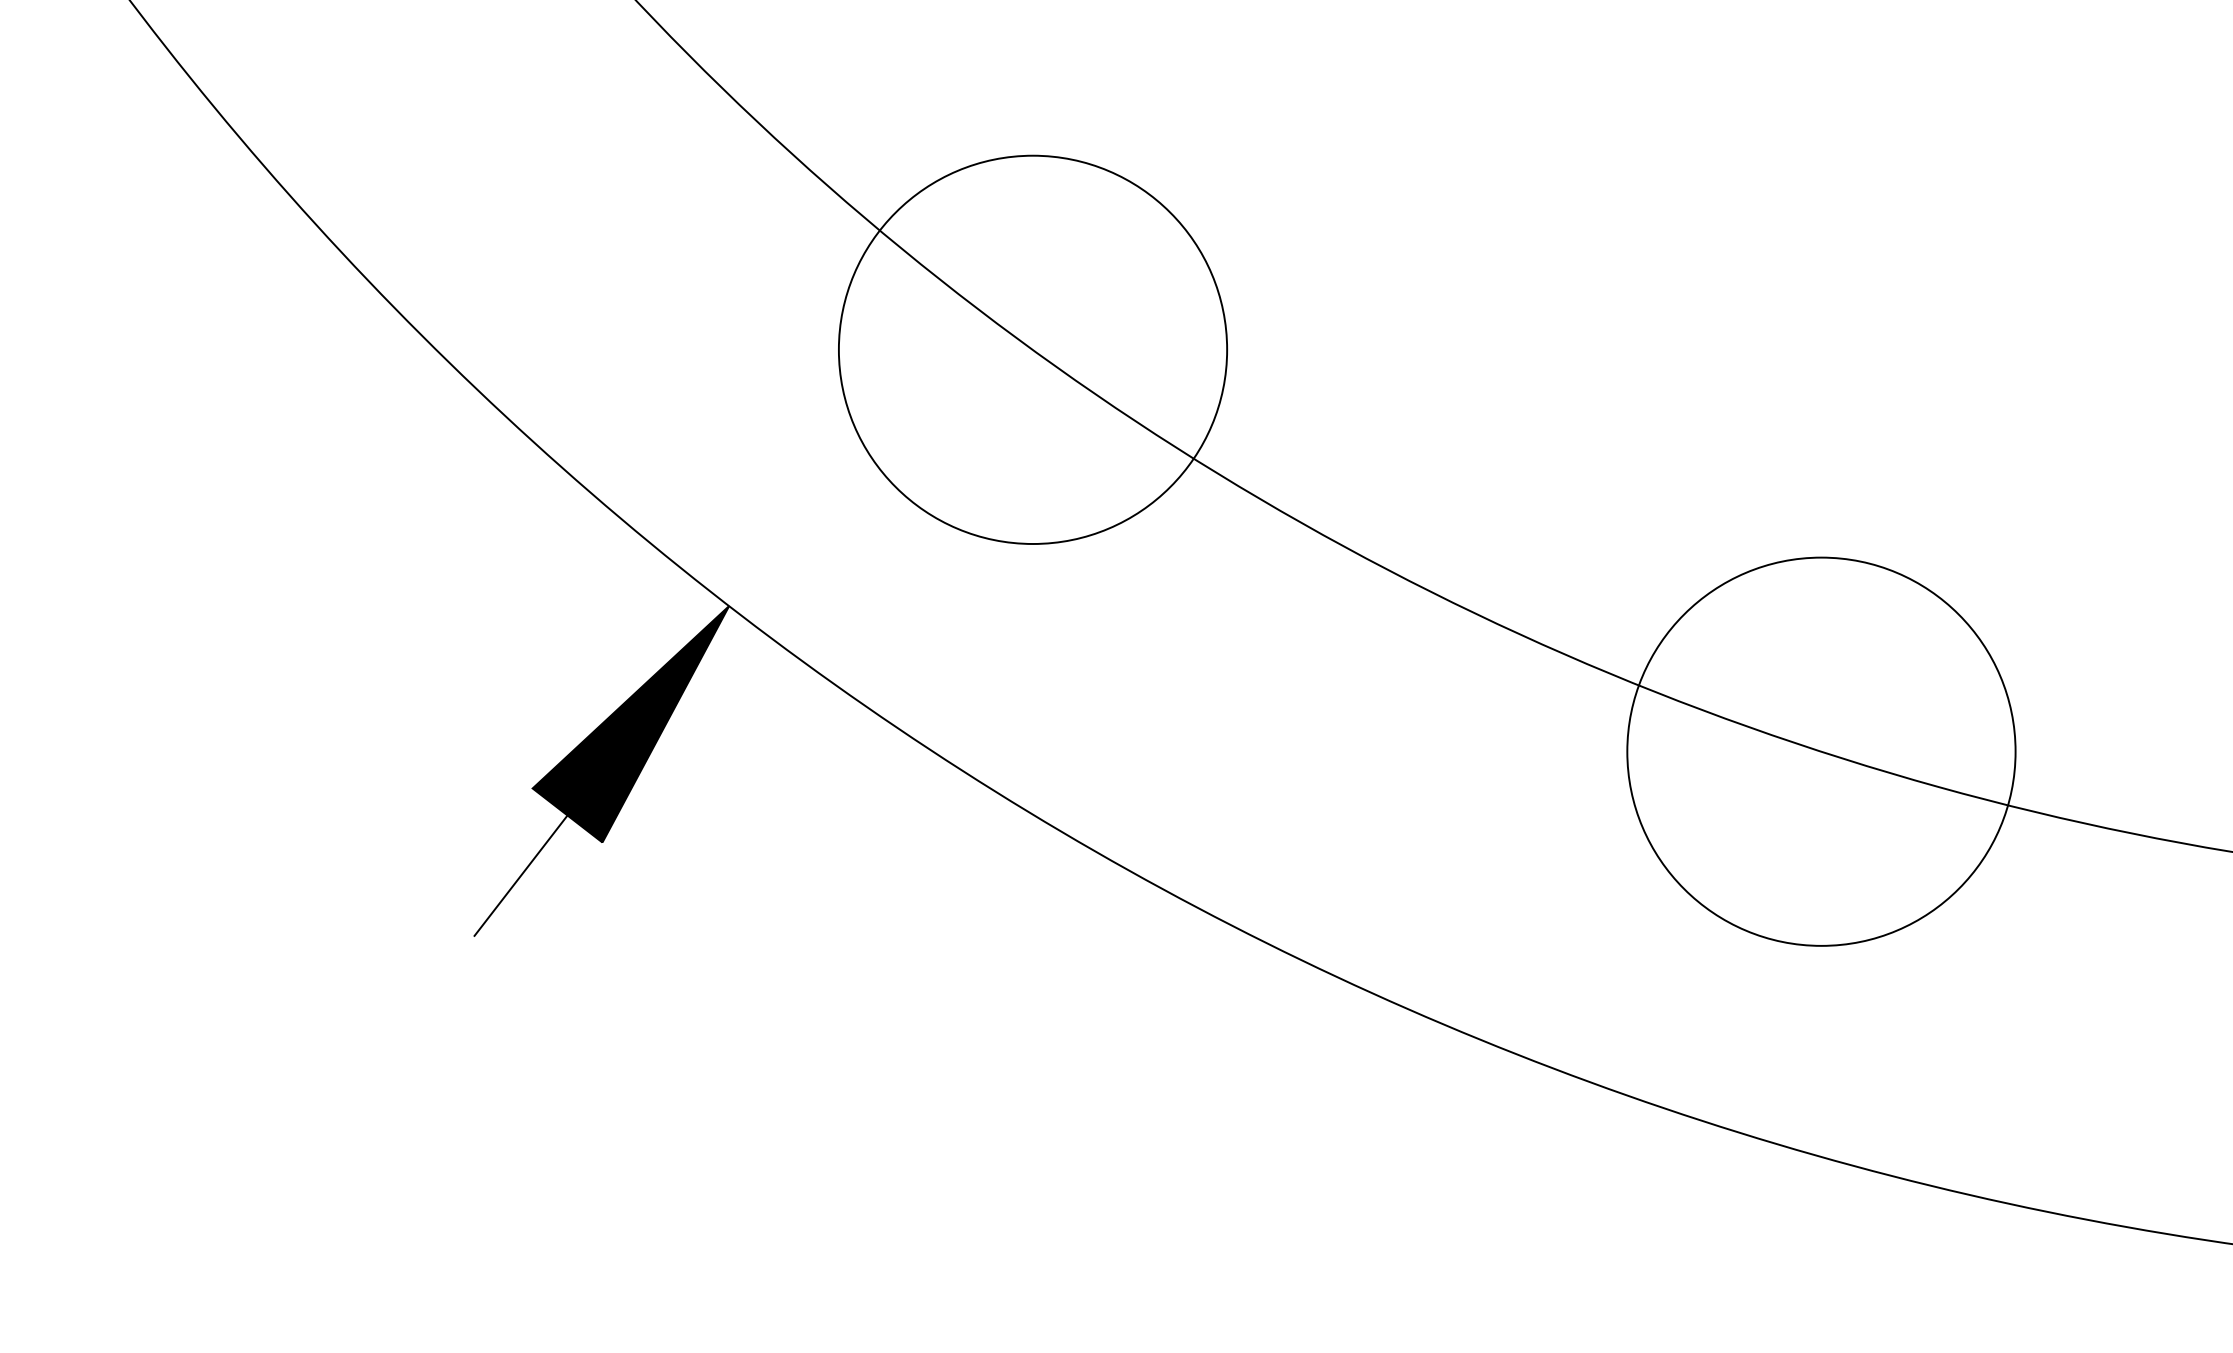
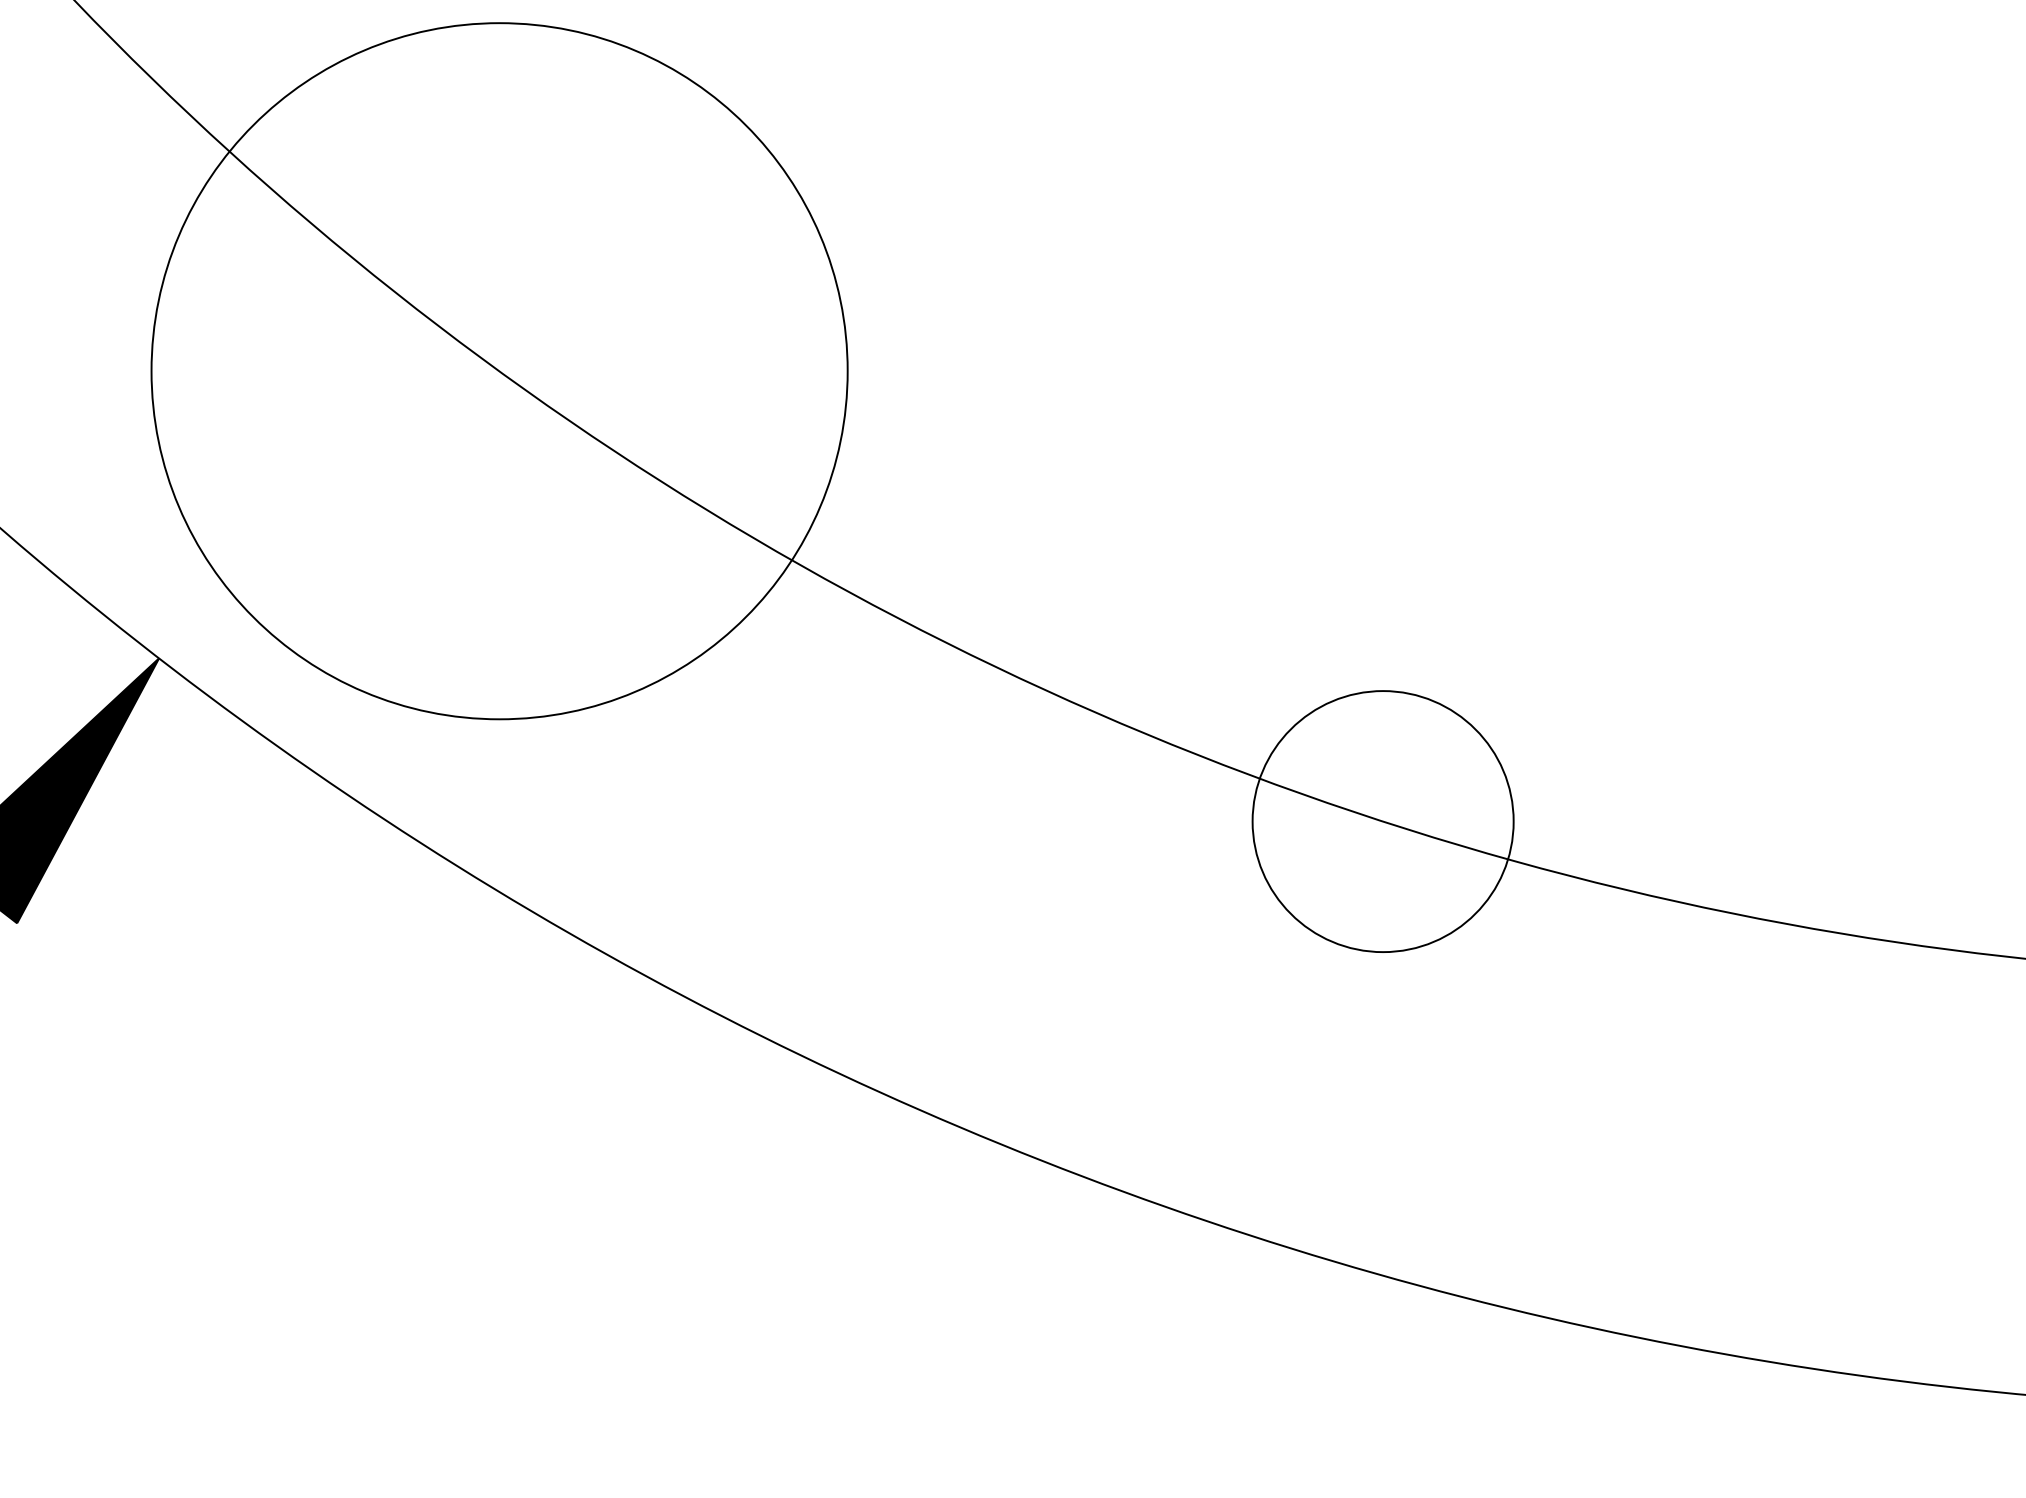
circle: (1032, 349) -> (499, 370), size x1.6
circle: (1821, 751) -> (1383, 821), size x0.6

